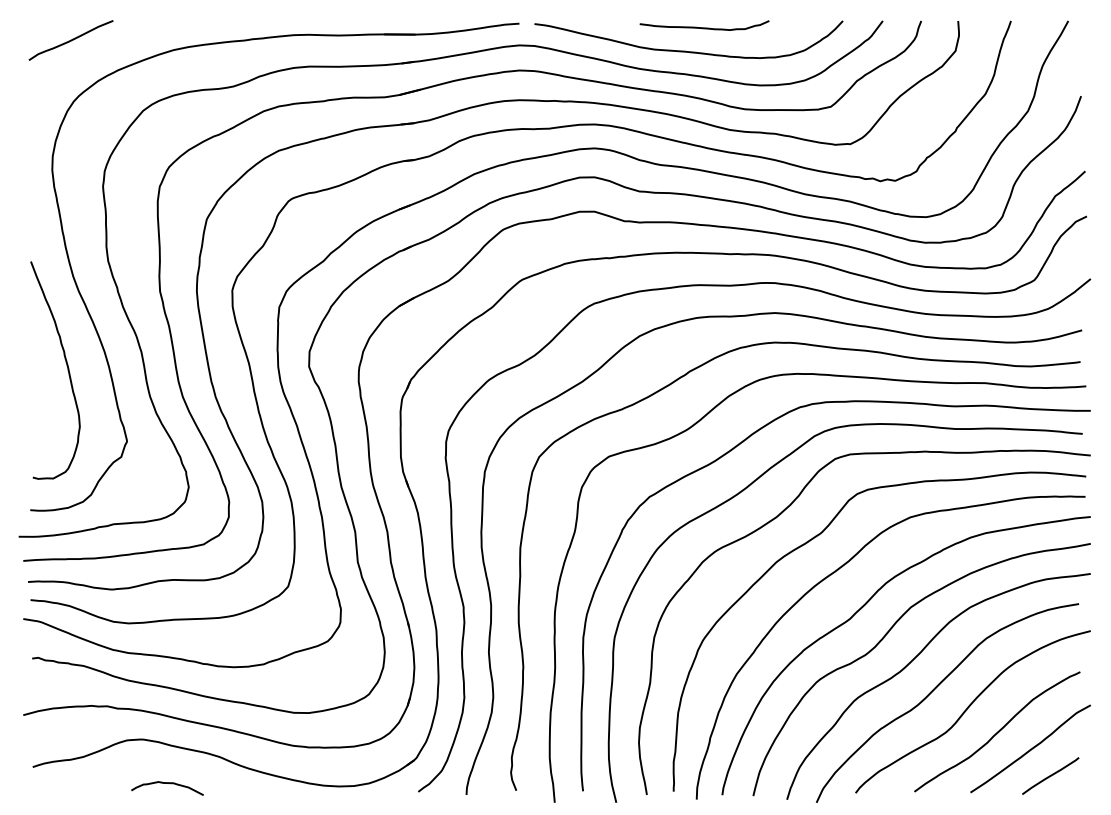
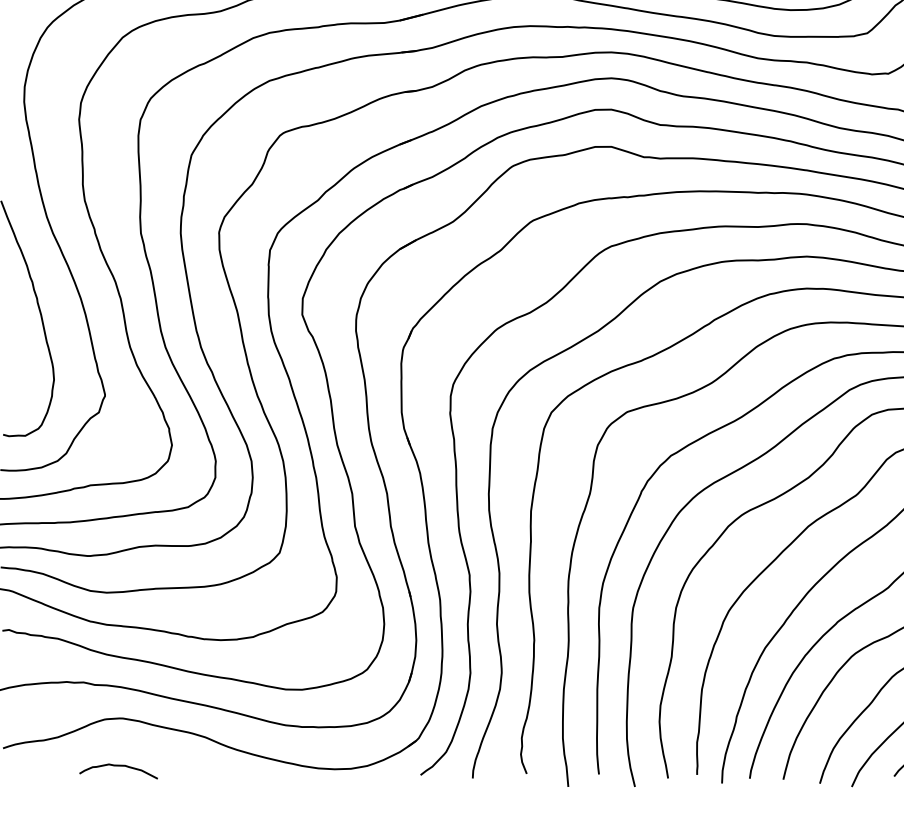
curve: (167, 783) -> (118, 766), moved

